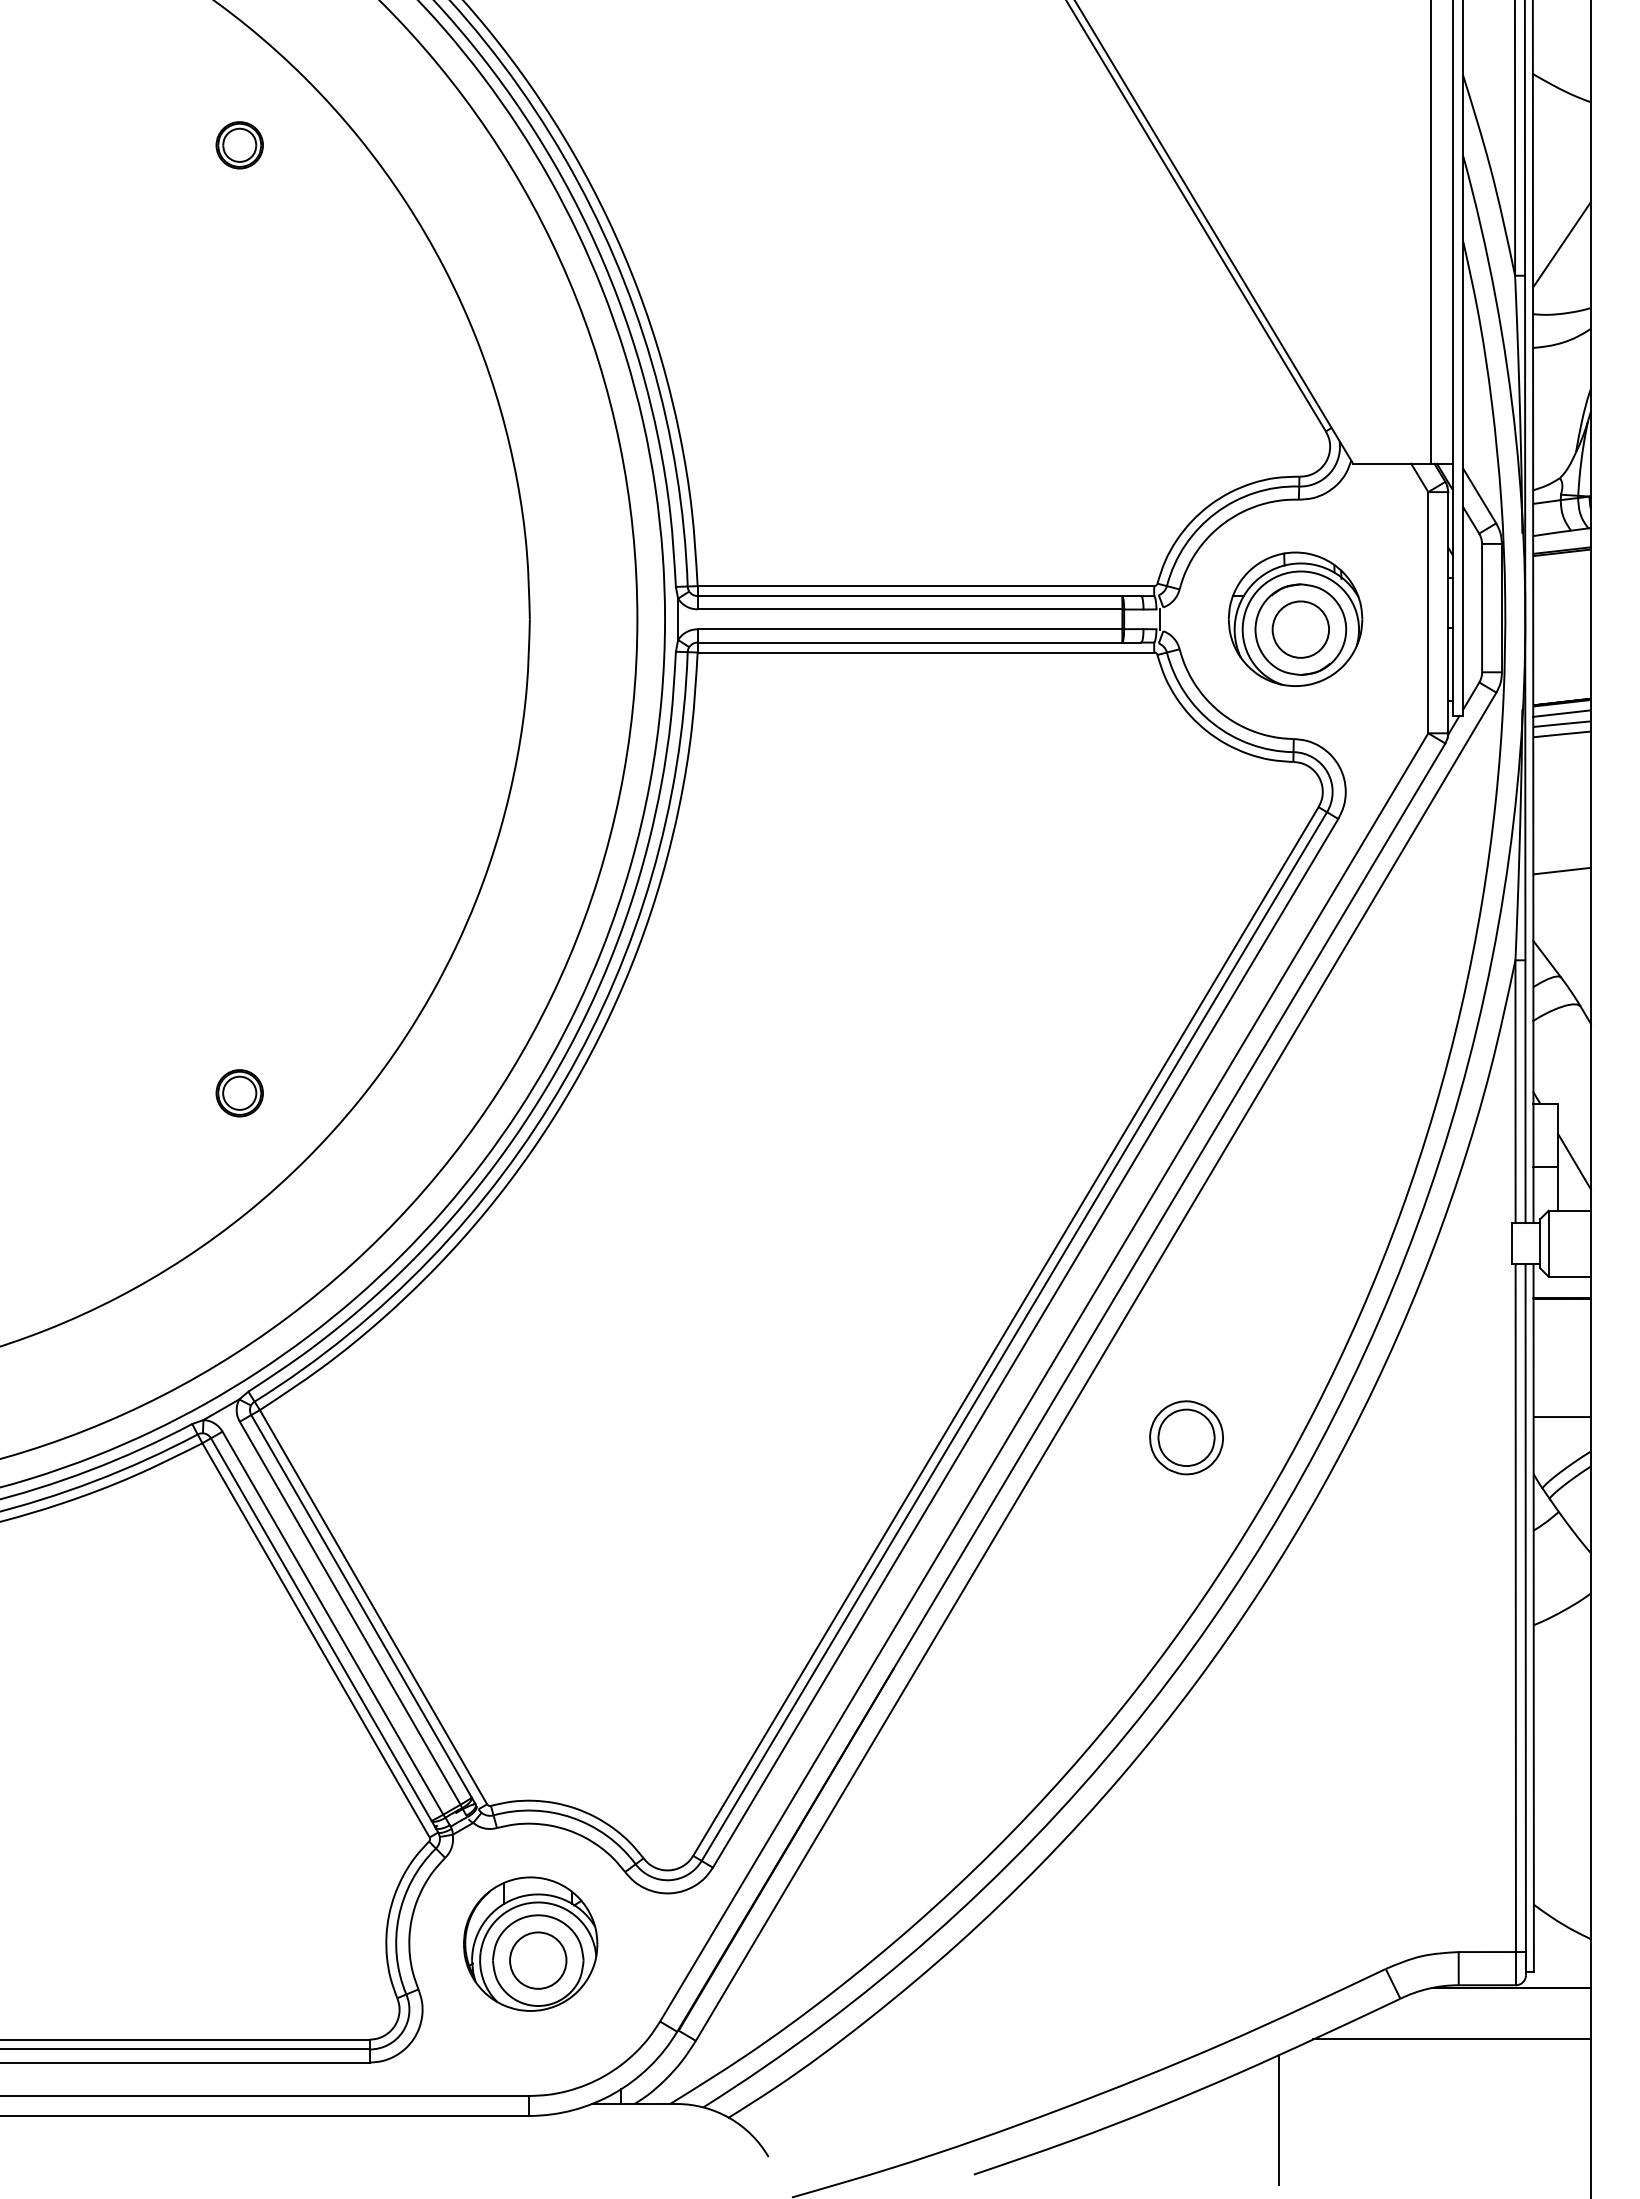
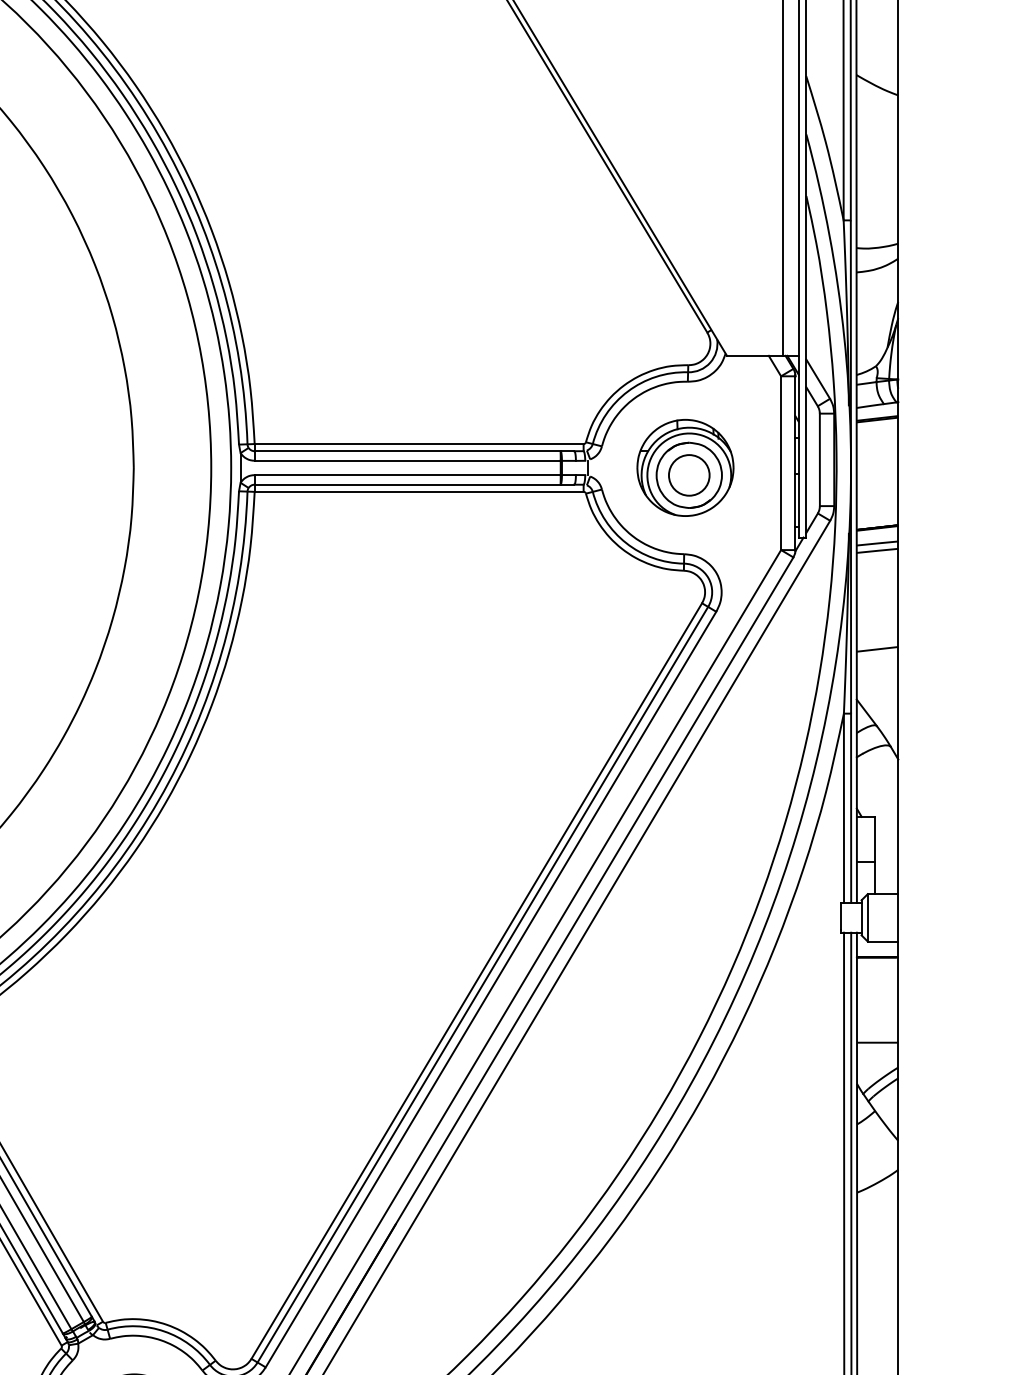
line: (1561, 244) -> (877, 197), removed
line: (1561, 713) -> (877, 535), removed
line: (1574, 1161) -> (886, 858), removed
part: (1186, 1437) -> (606, 1057), removed

